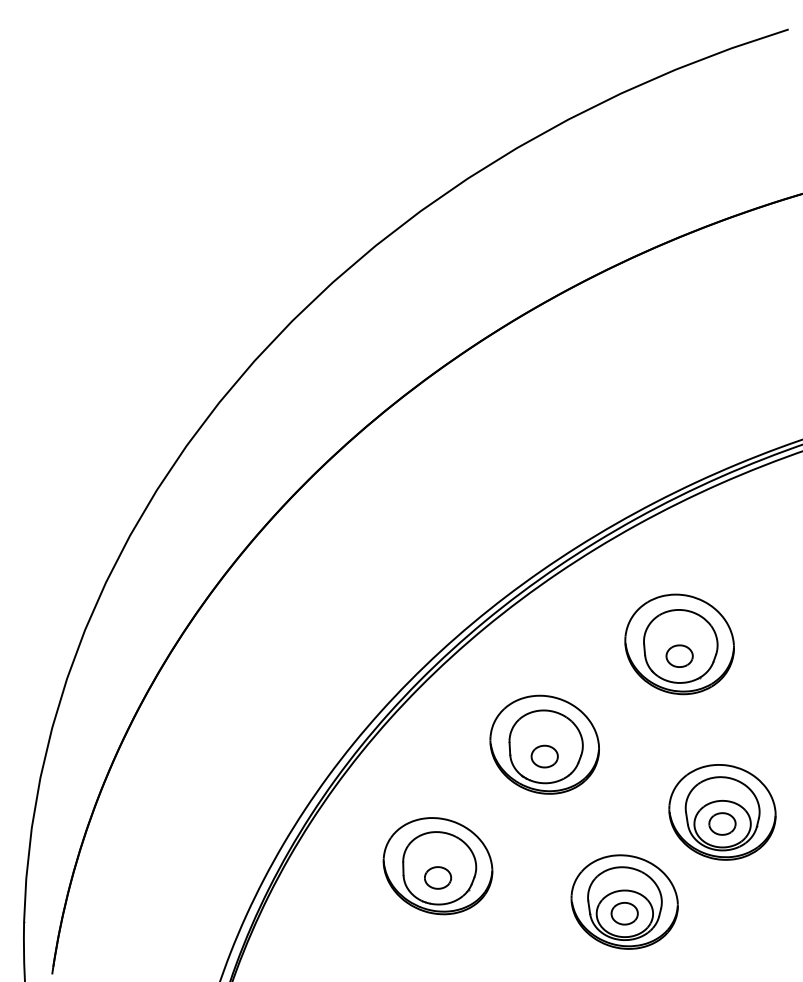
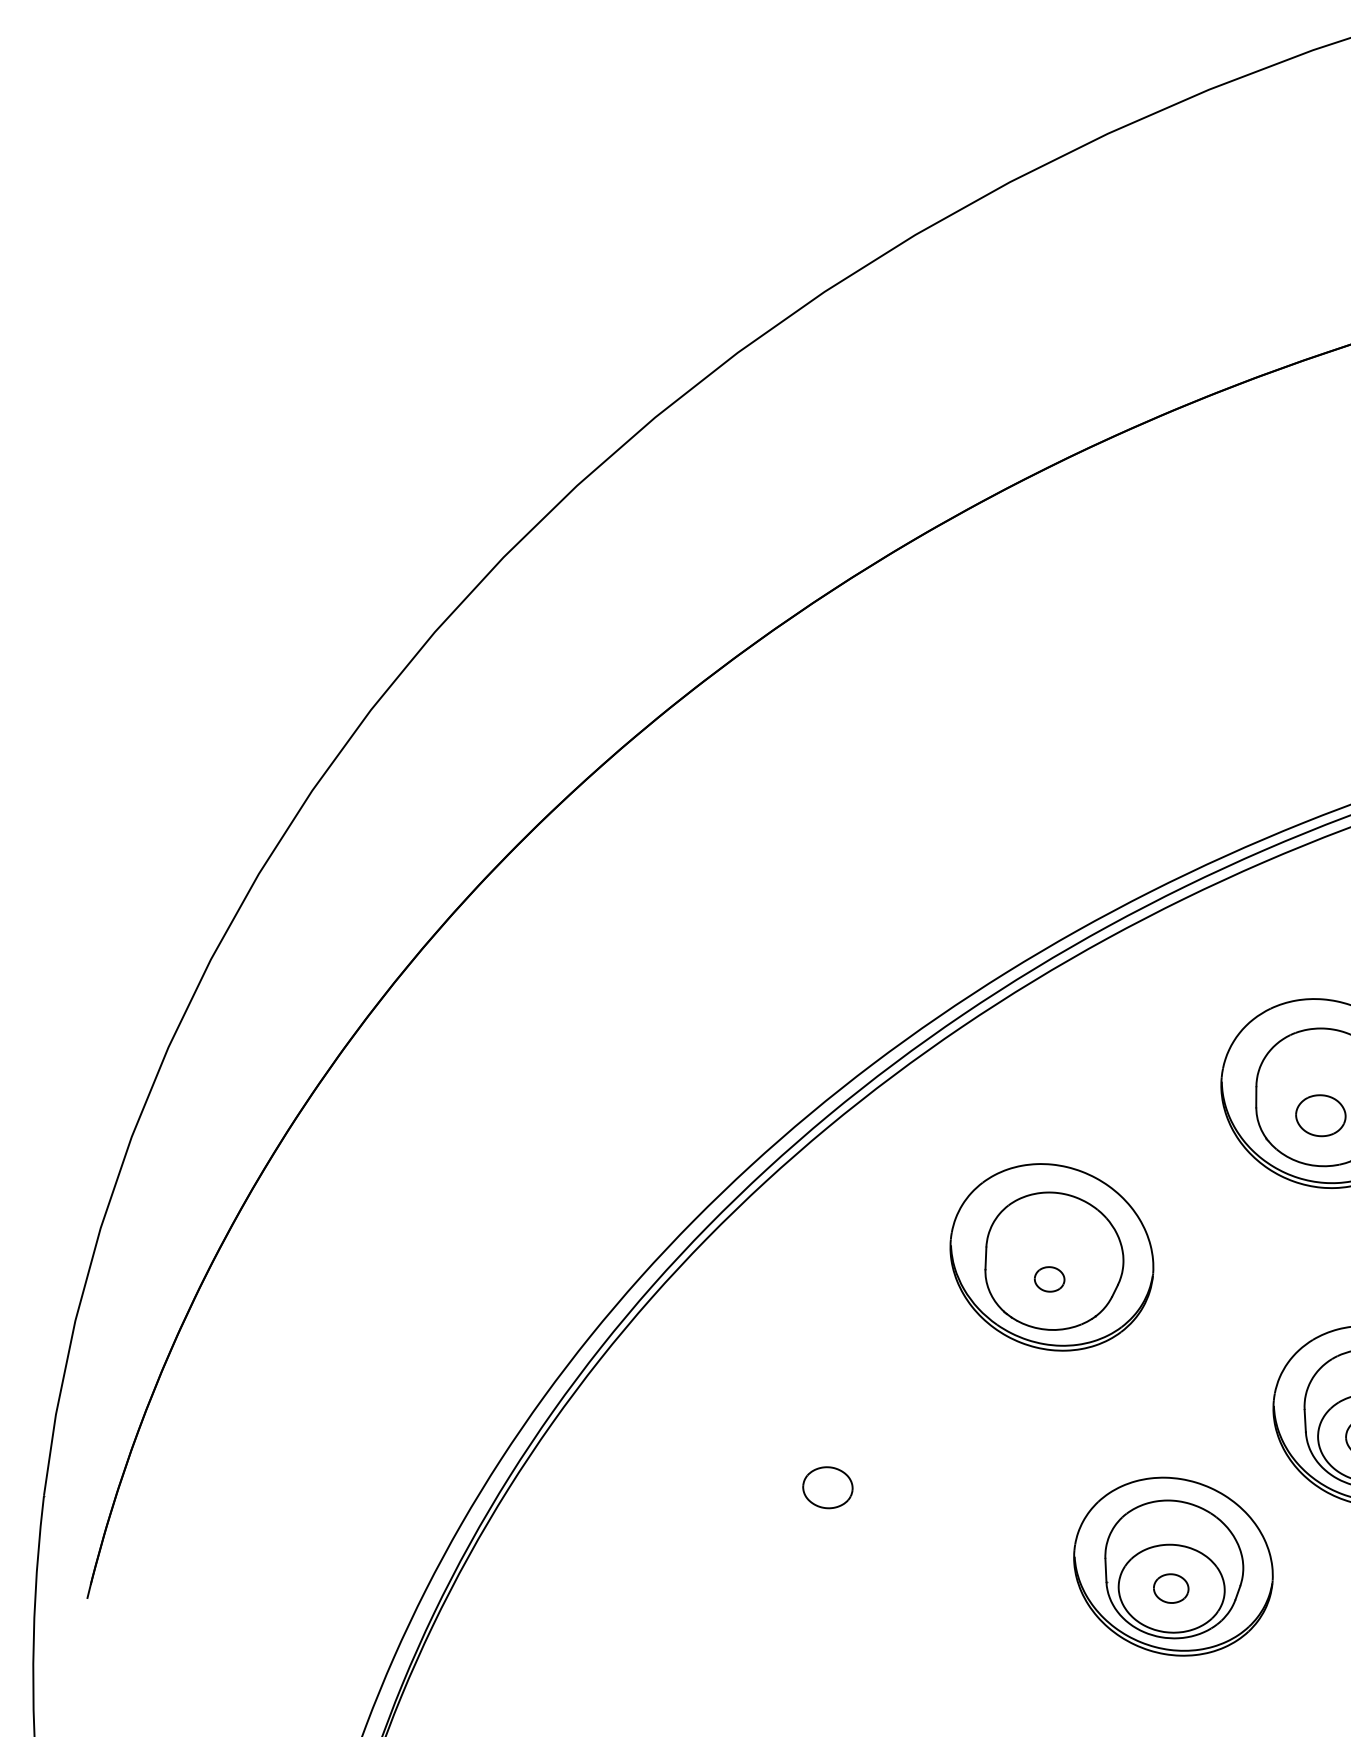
part: (544, 756) -> (1049, 1279), size x0.6
part: (437, 866) -> (828, 1466), removed
part: (624, 913) -> (1171, 1588), size x0.7

